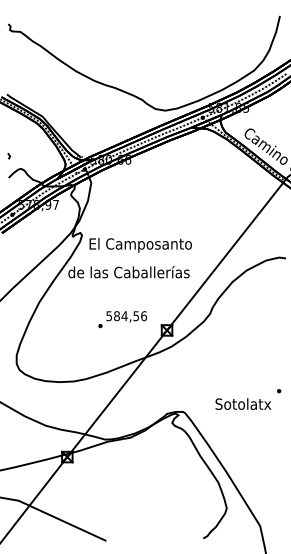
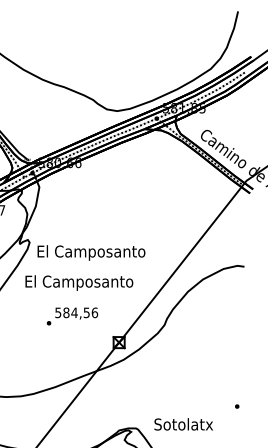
text: (128, 273) -> (78, 282), de las Caballerías -> El Camposanto
text: (122, 319) -> (72, 316), moved
text: (243, 403) -> (183, 423), moved

